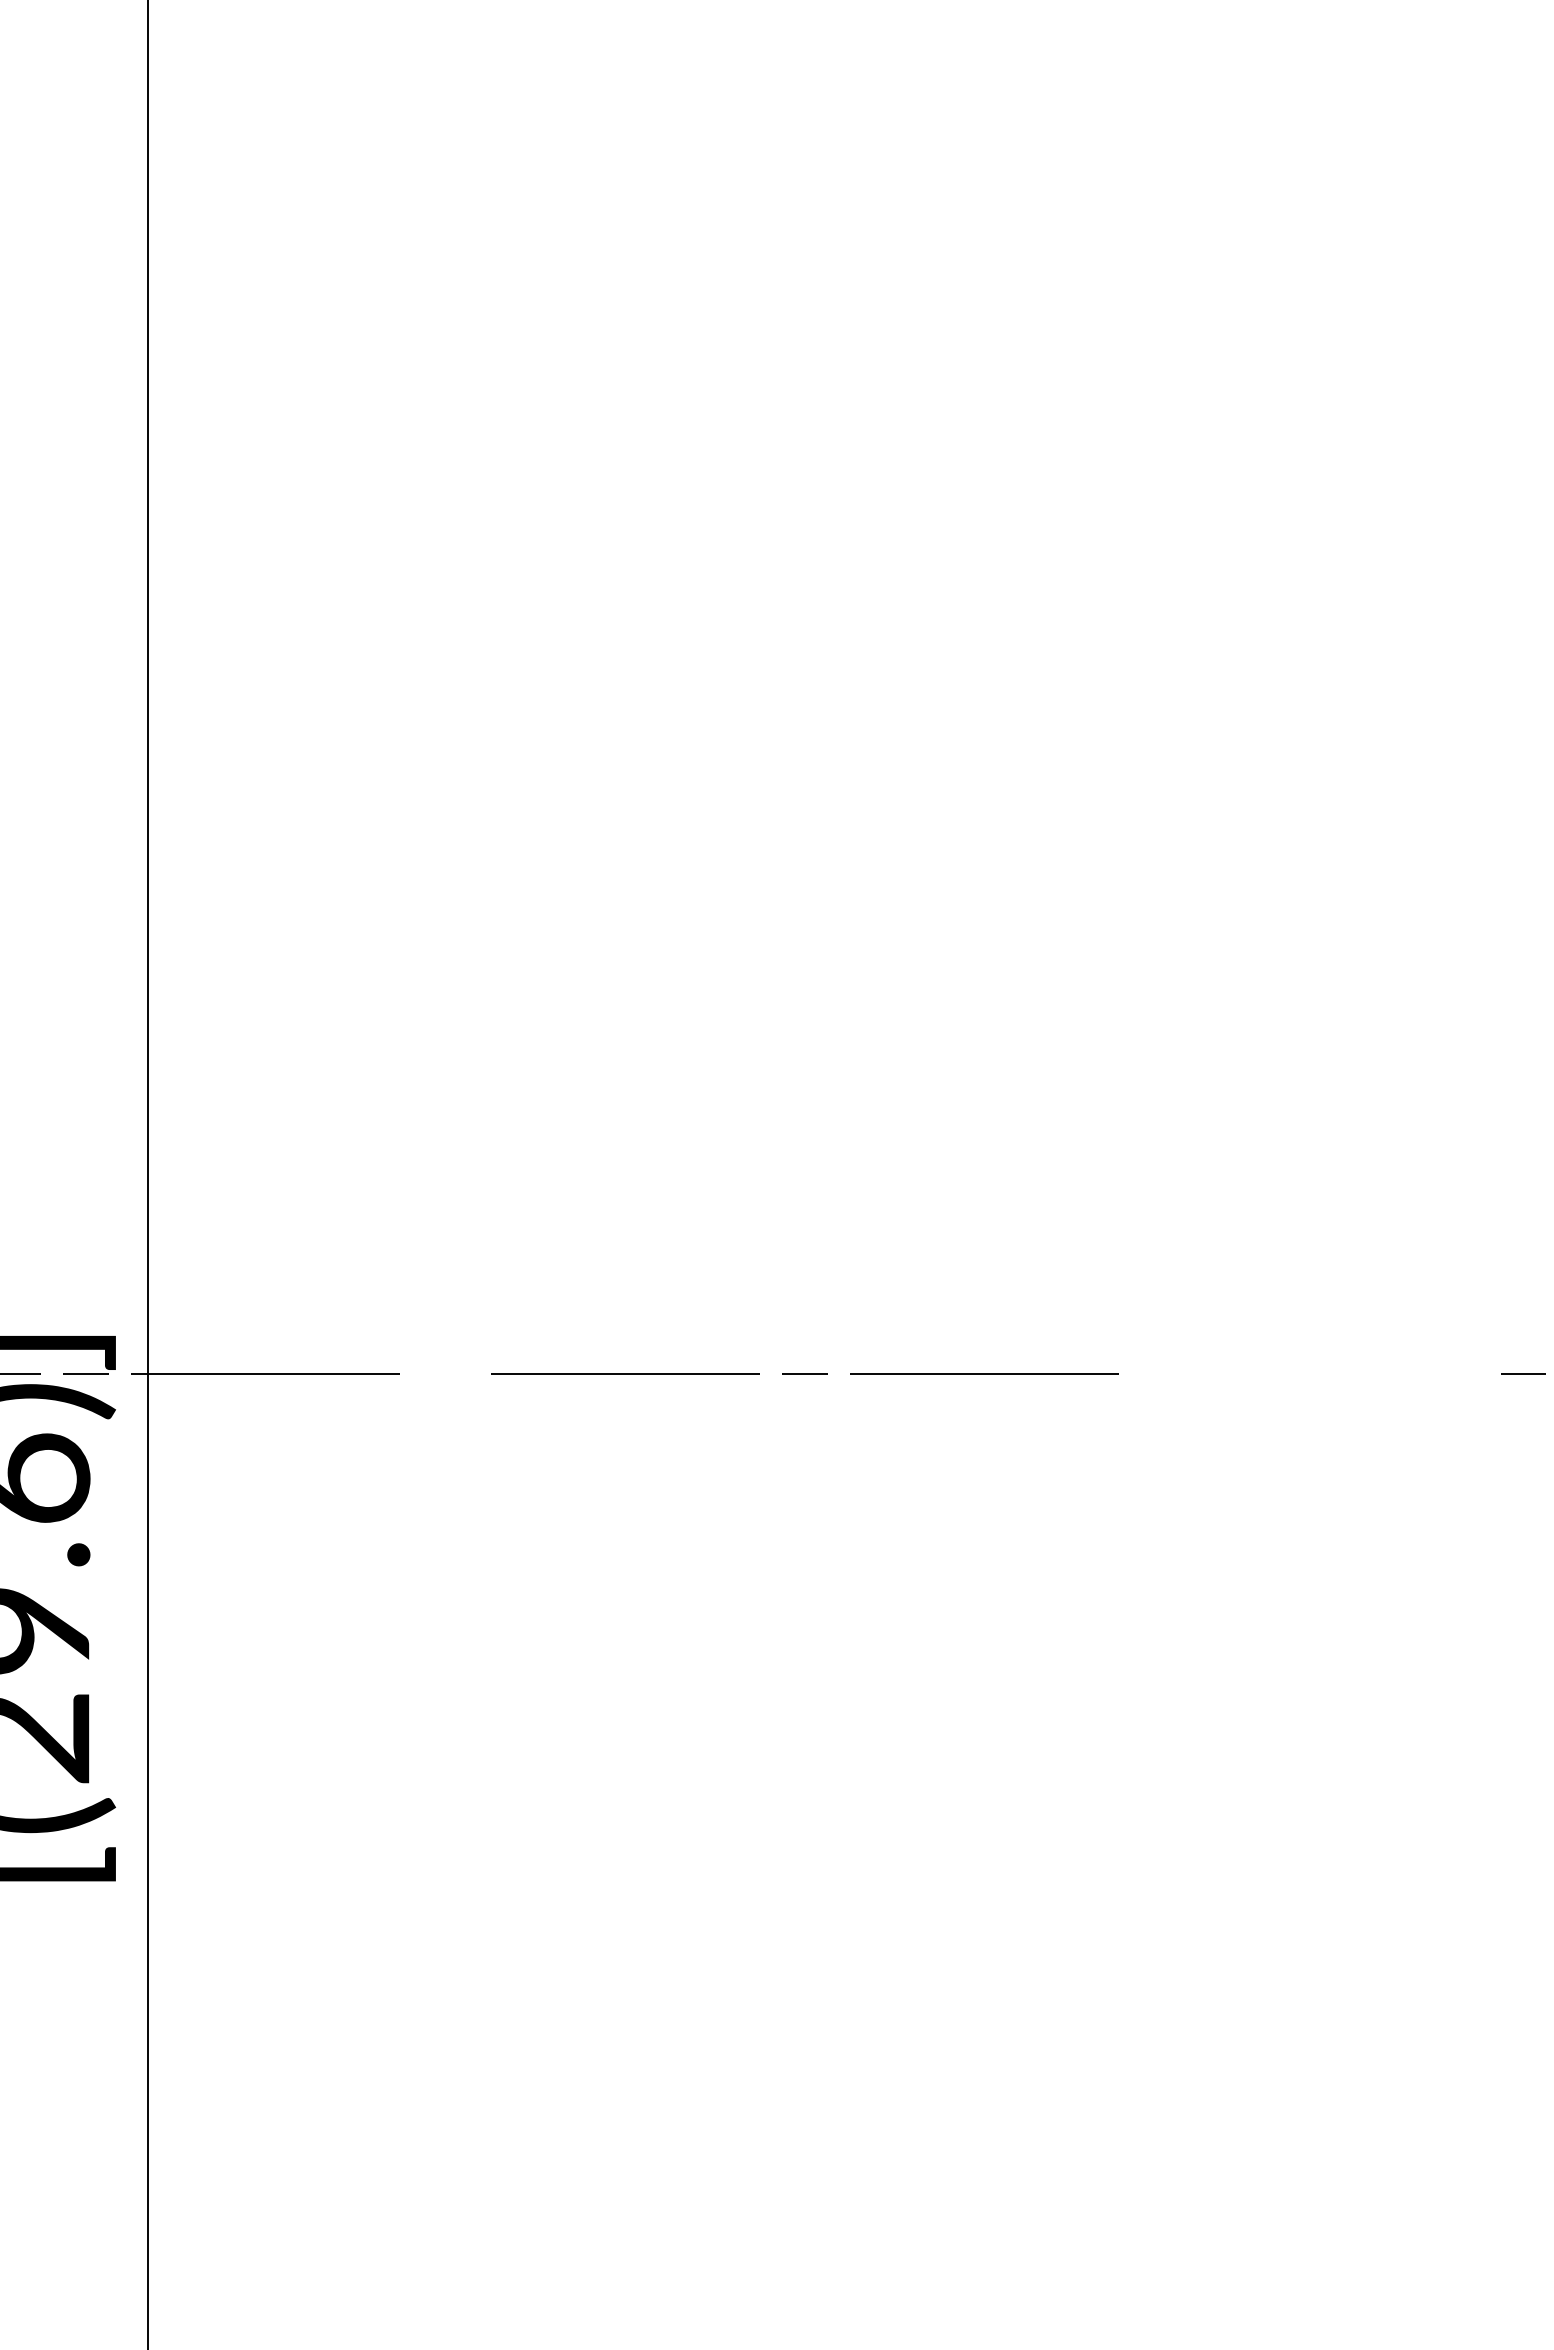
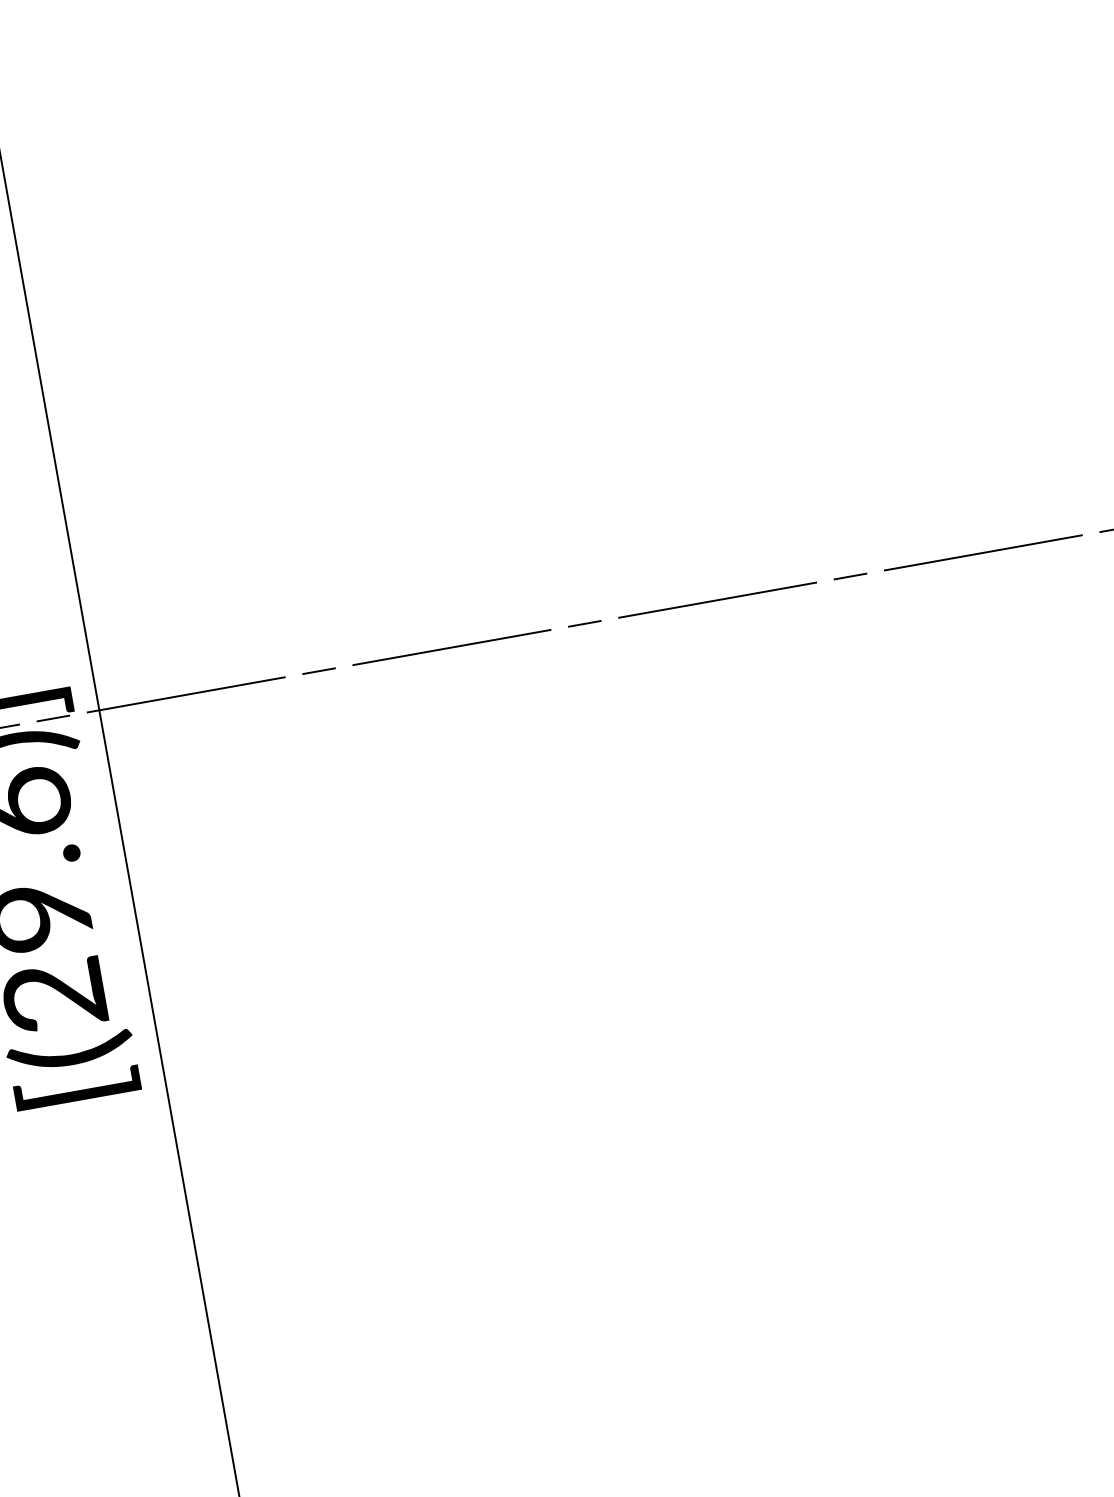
line: (445, 1373) -> (319, 670), added
line: (1164, 1373) -> (850, 576), added
line: (1344, 1373) -> (983, 552), added

